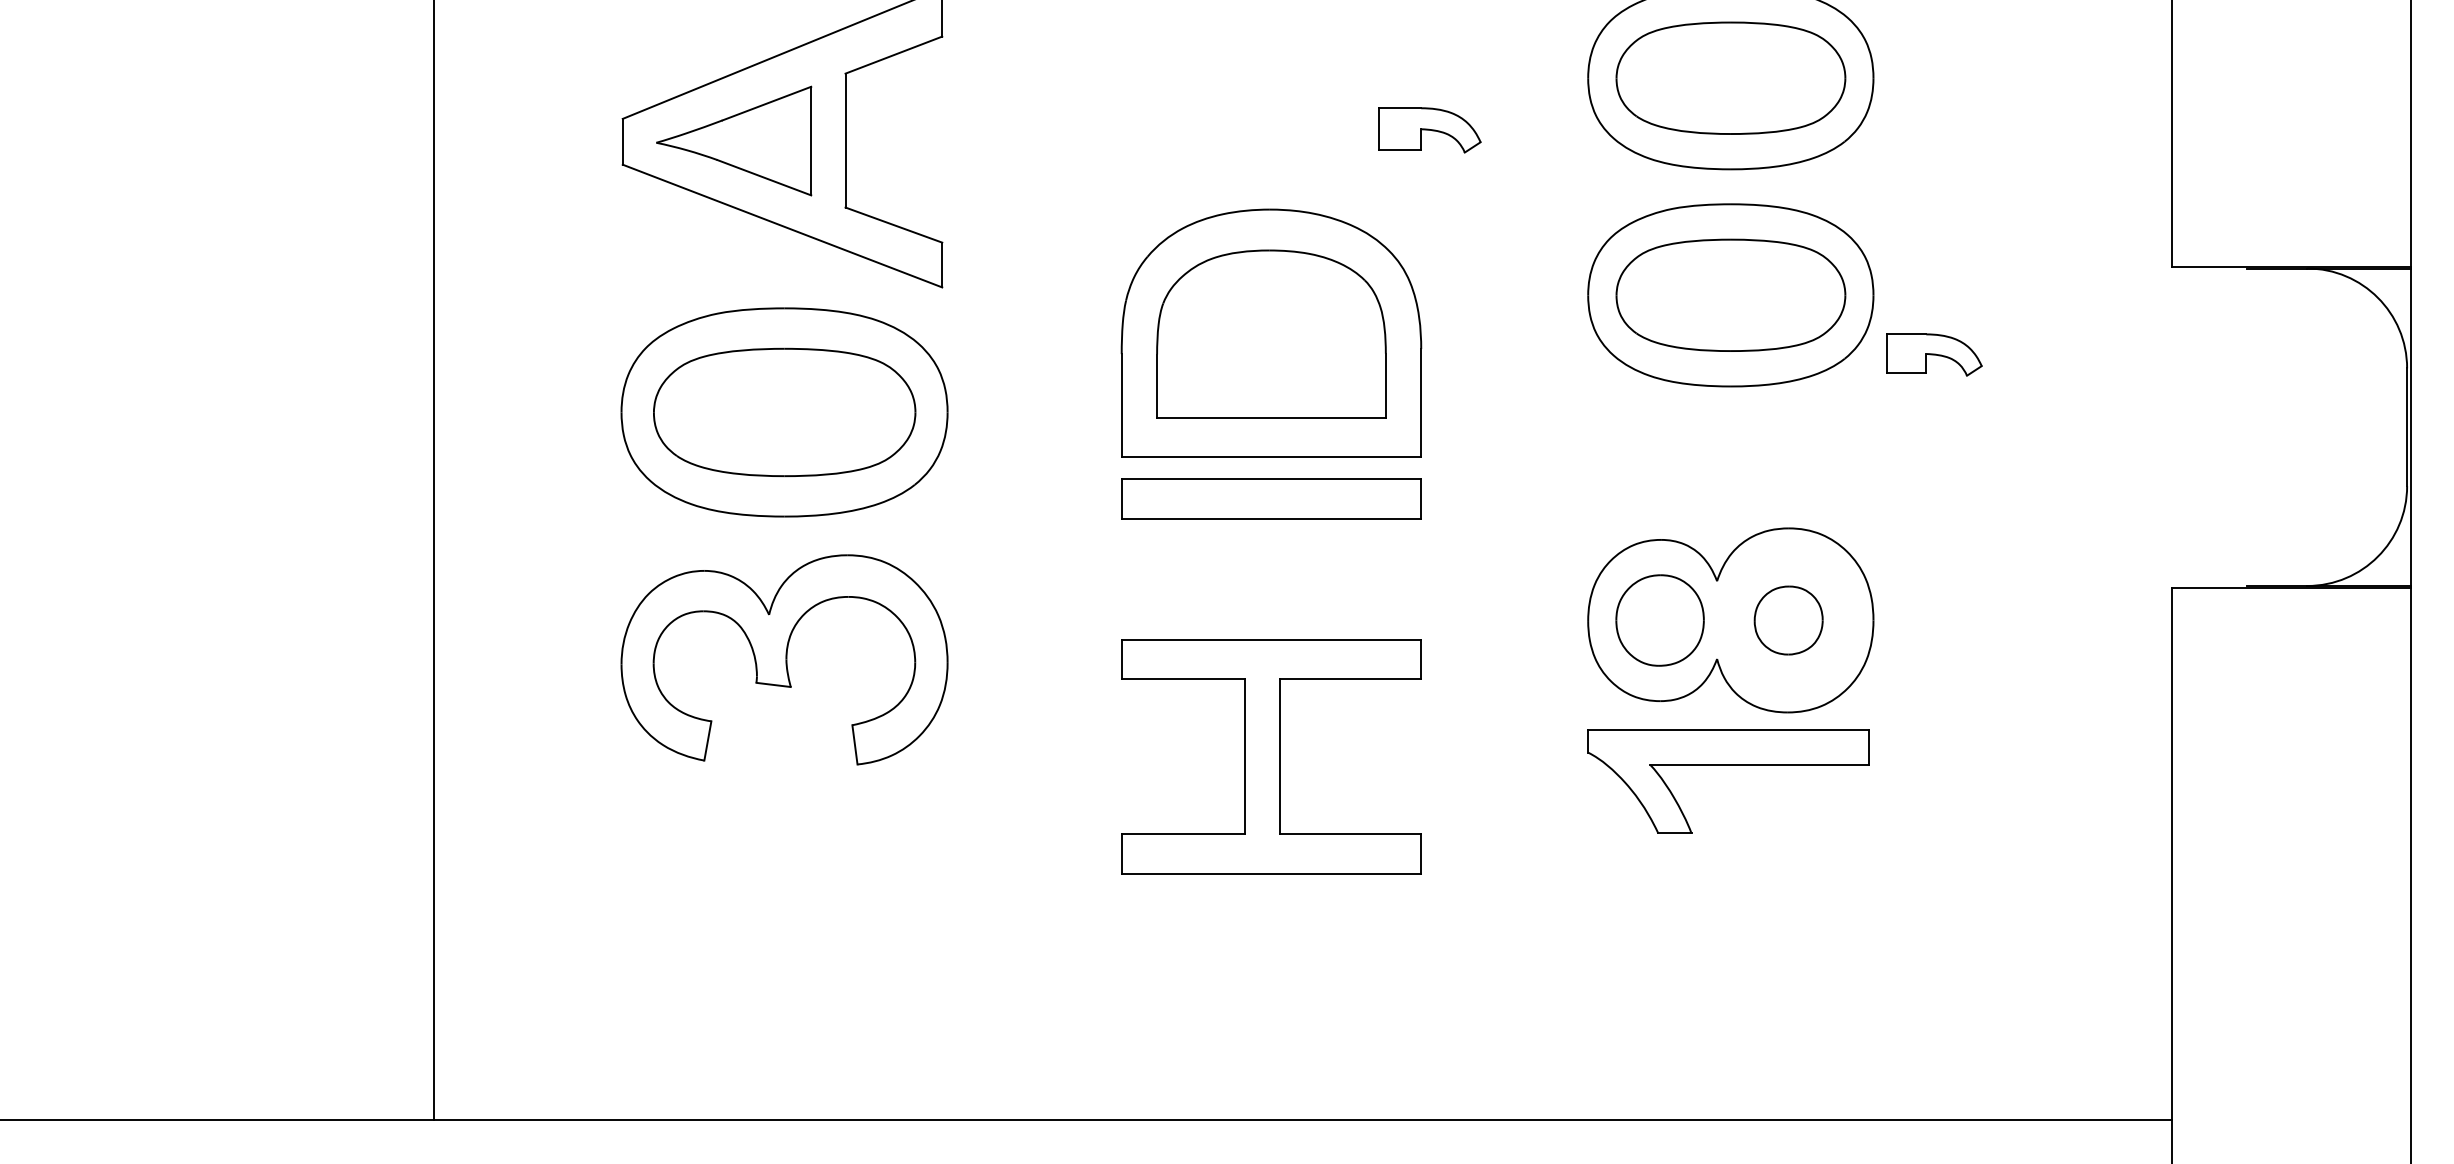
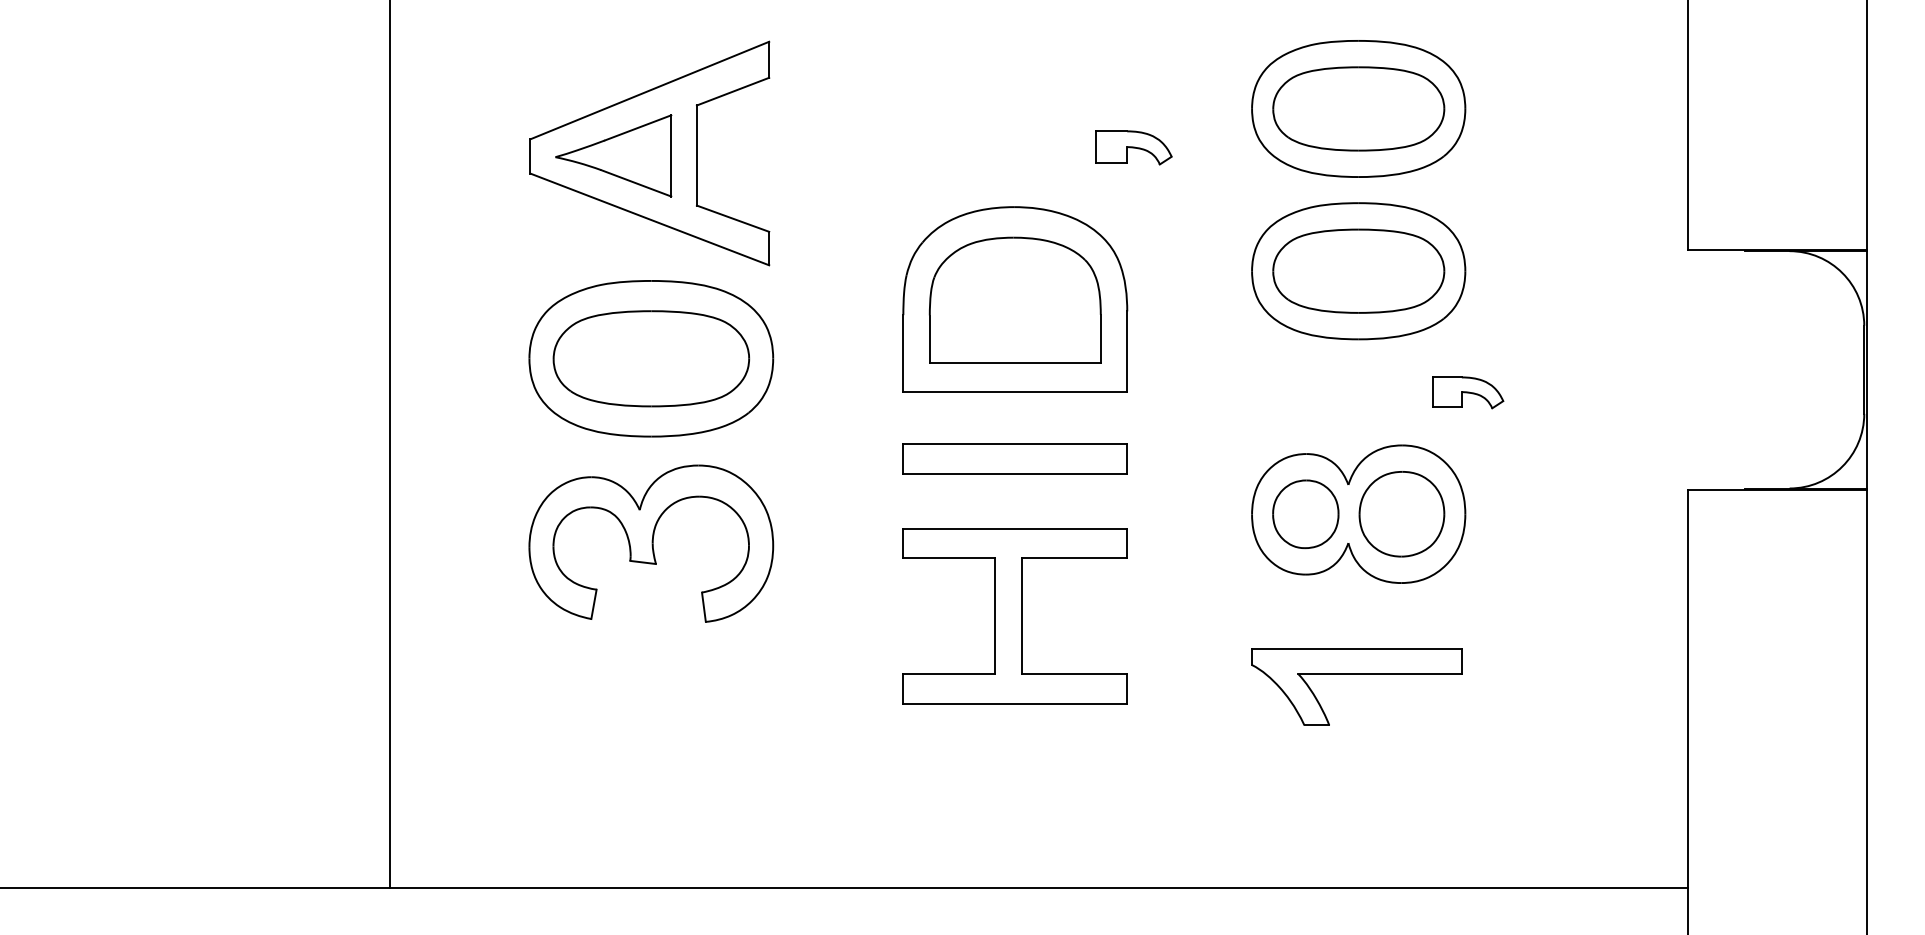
part: (1935, 354) -> (1468, 392), moved
part: (1270, 497) -> (1014, 458), moved
part: (1788, 620) -> (1401, 514), size x1.67
part: (1727, 765) -> (1356, 674), moved

